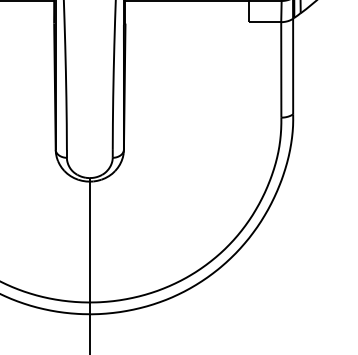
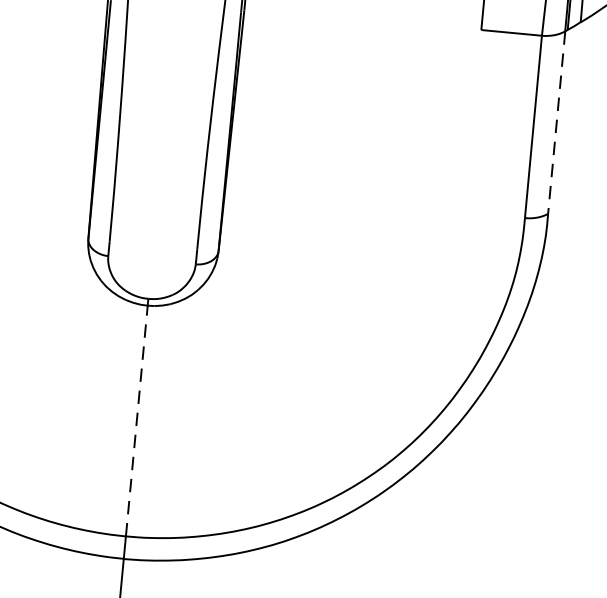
line: (293, 66) -> (557, 122), solid -> dashed
line: (89, 241) -> (136, 419), solid -> dashed

